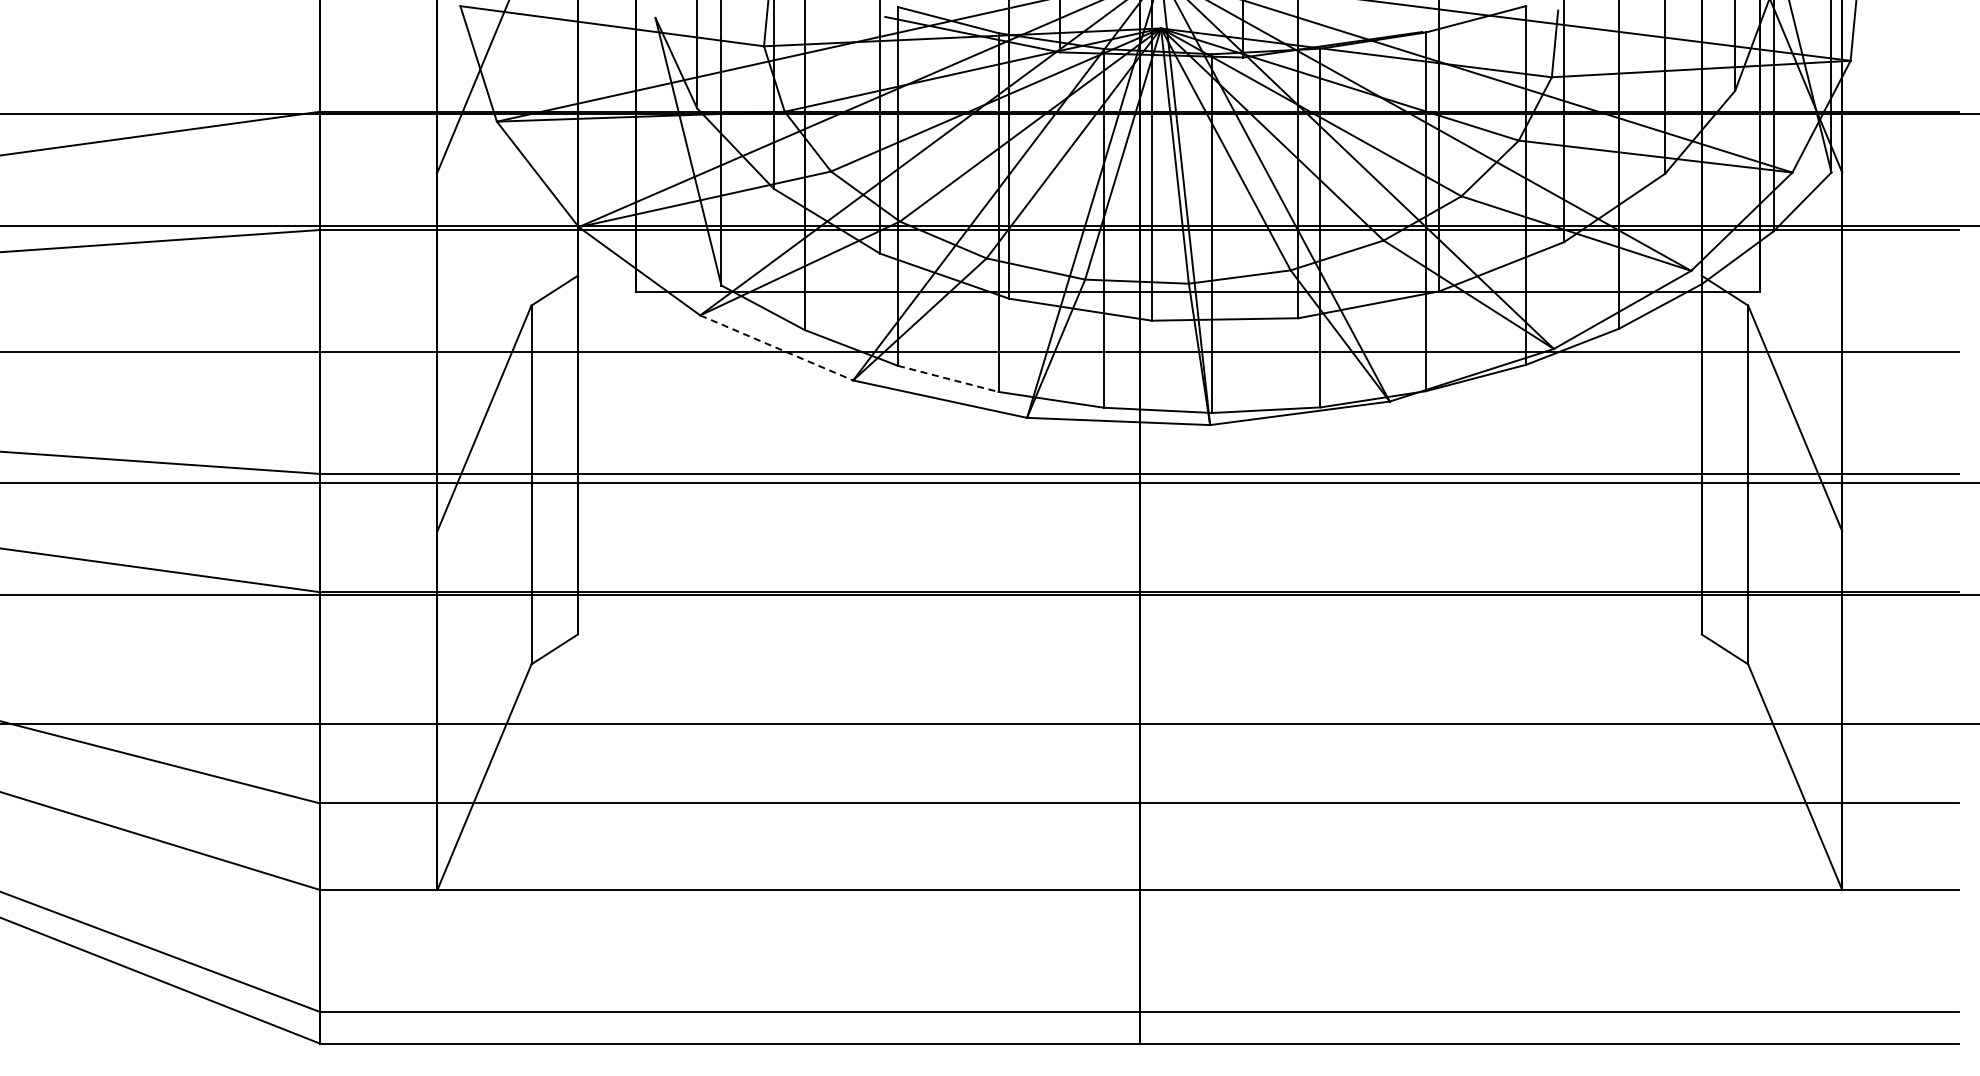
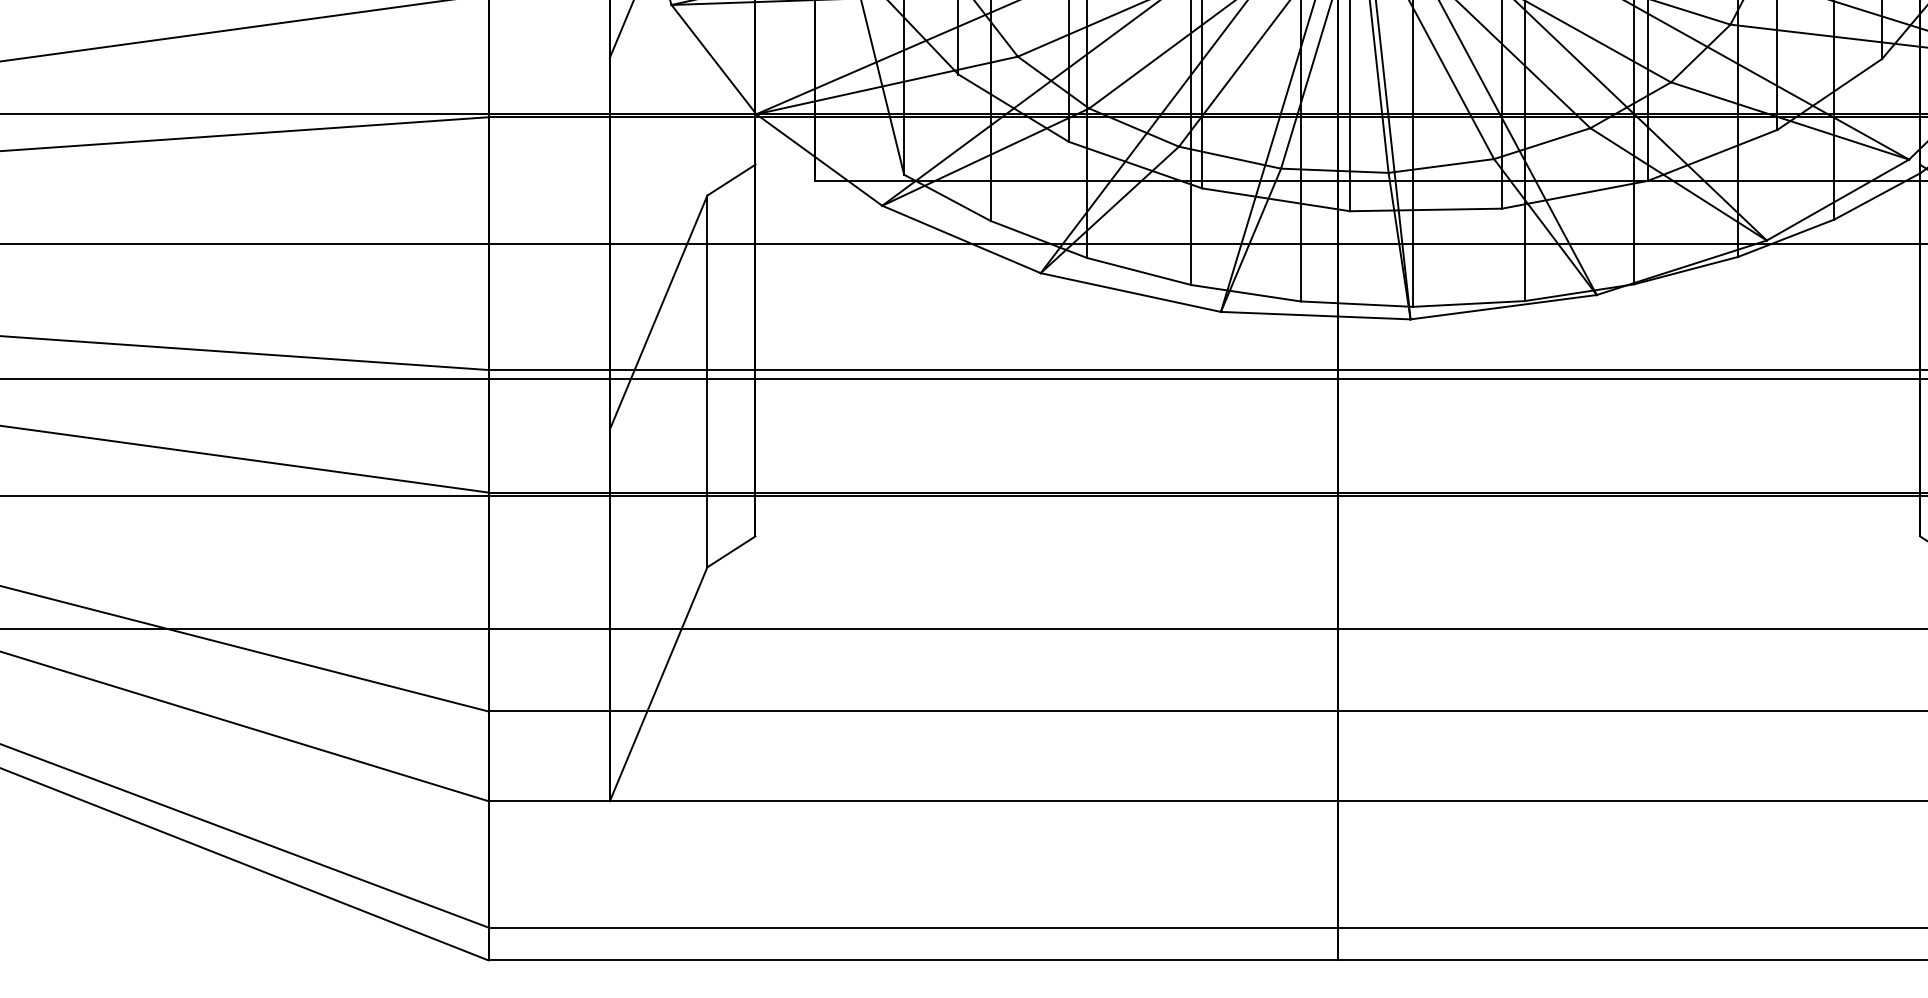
line: (777, 348) -> (962, 240), dashed -> solid
line: (948, 378) -> (1139, 271), dashed -> solid

